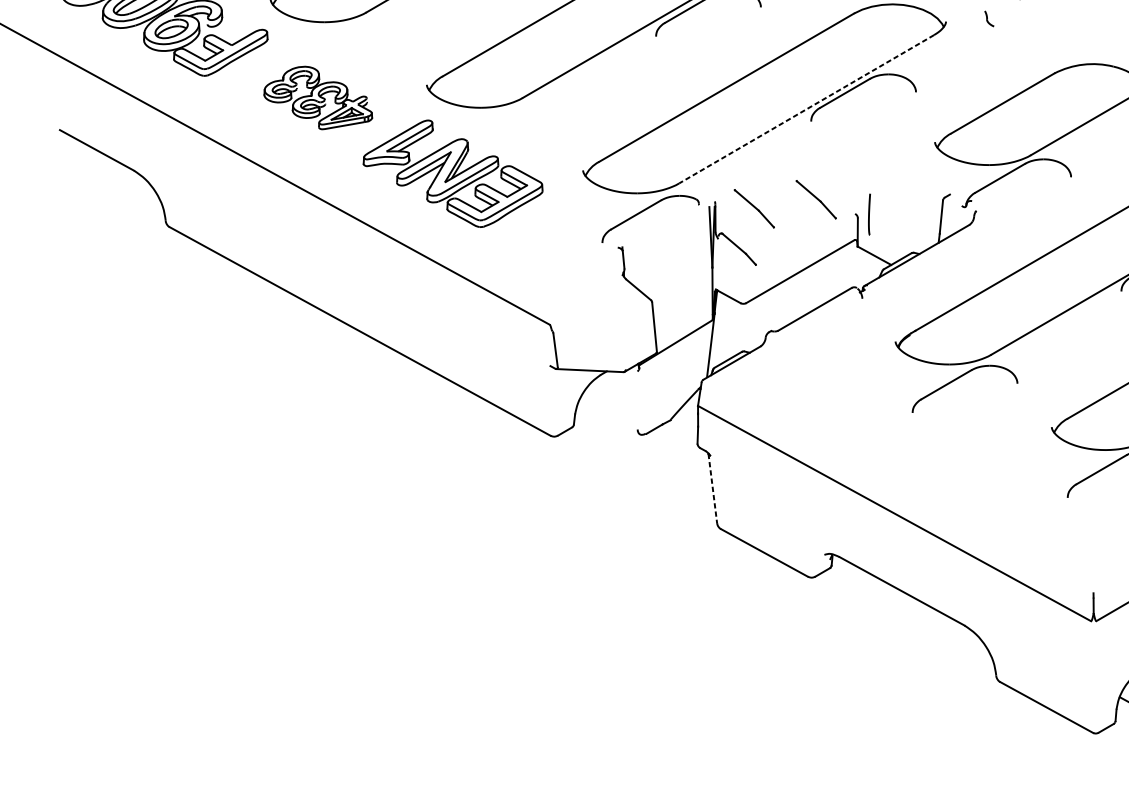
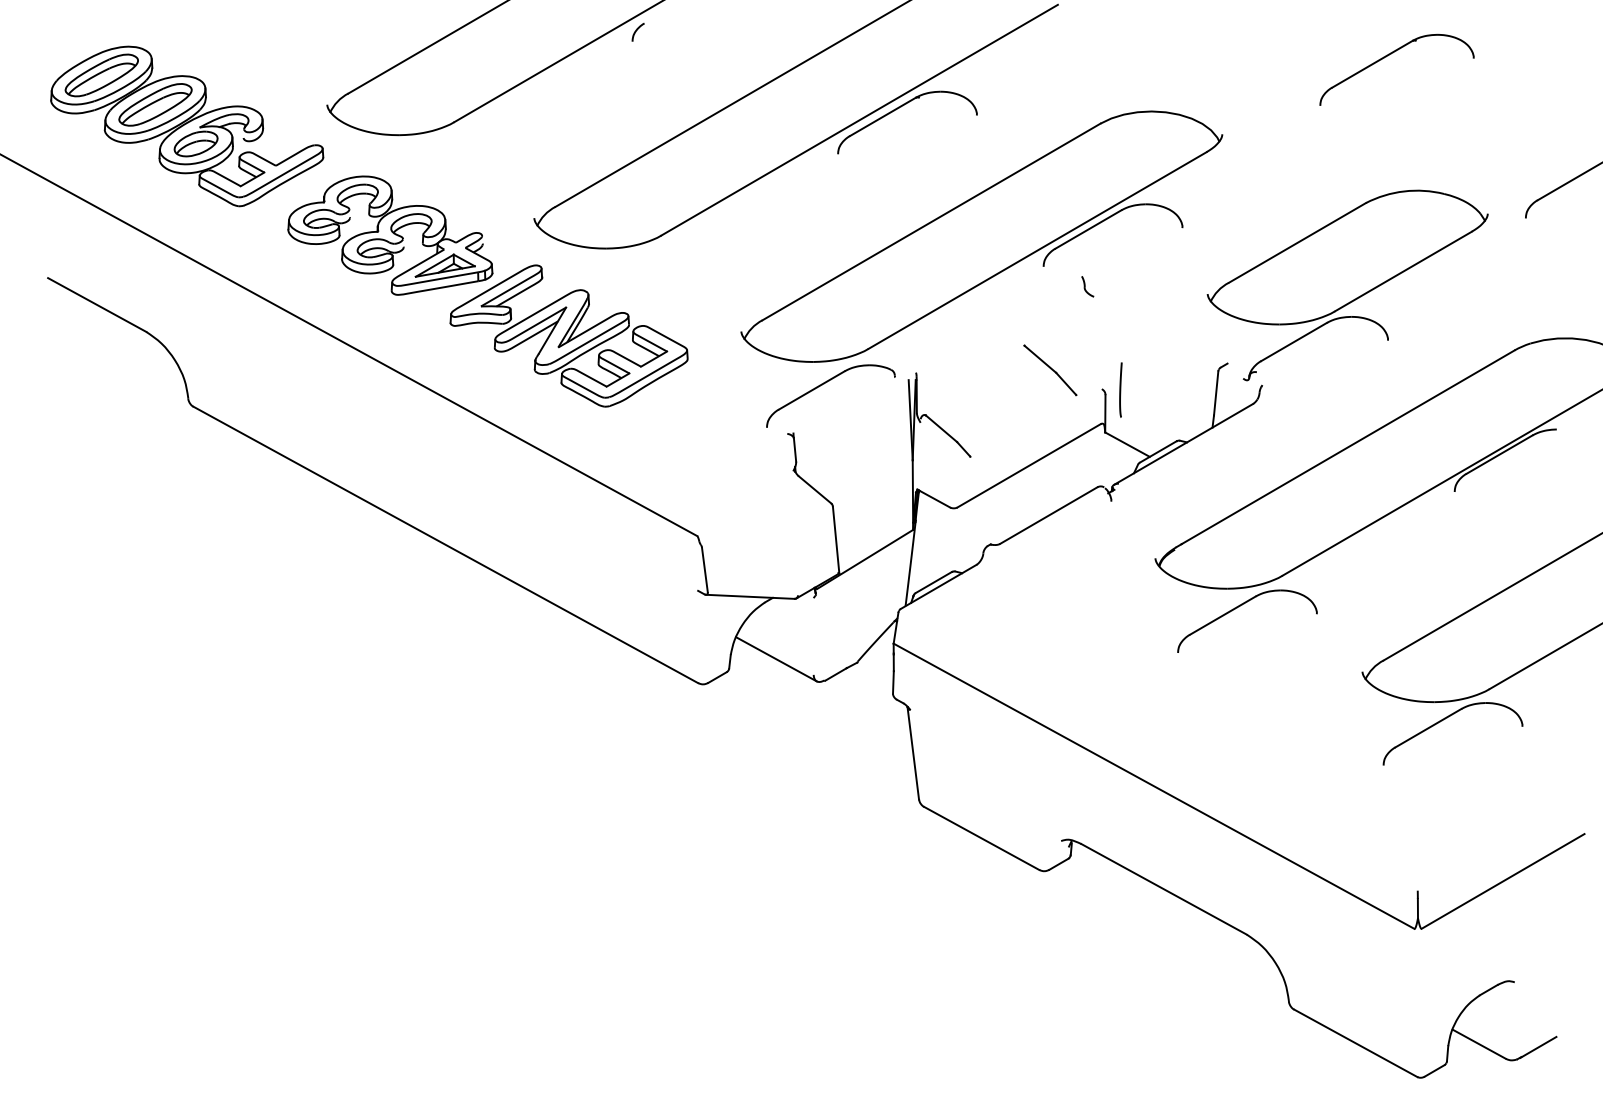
part: (989, 18) -> (1087, 286), moved
part: (318, 97) -> (390, 235), size x1.43
line: (806, 109) -> (1037, 250), dashed -> solid
part: (754, 208) -> (968, 382), removed
line: (609, 417) -> (776, 659), added
line: (712, 488) -> (913, 753), dashed -> solid

